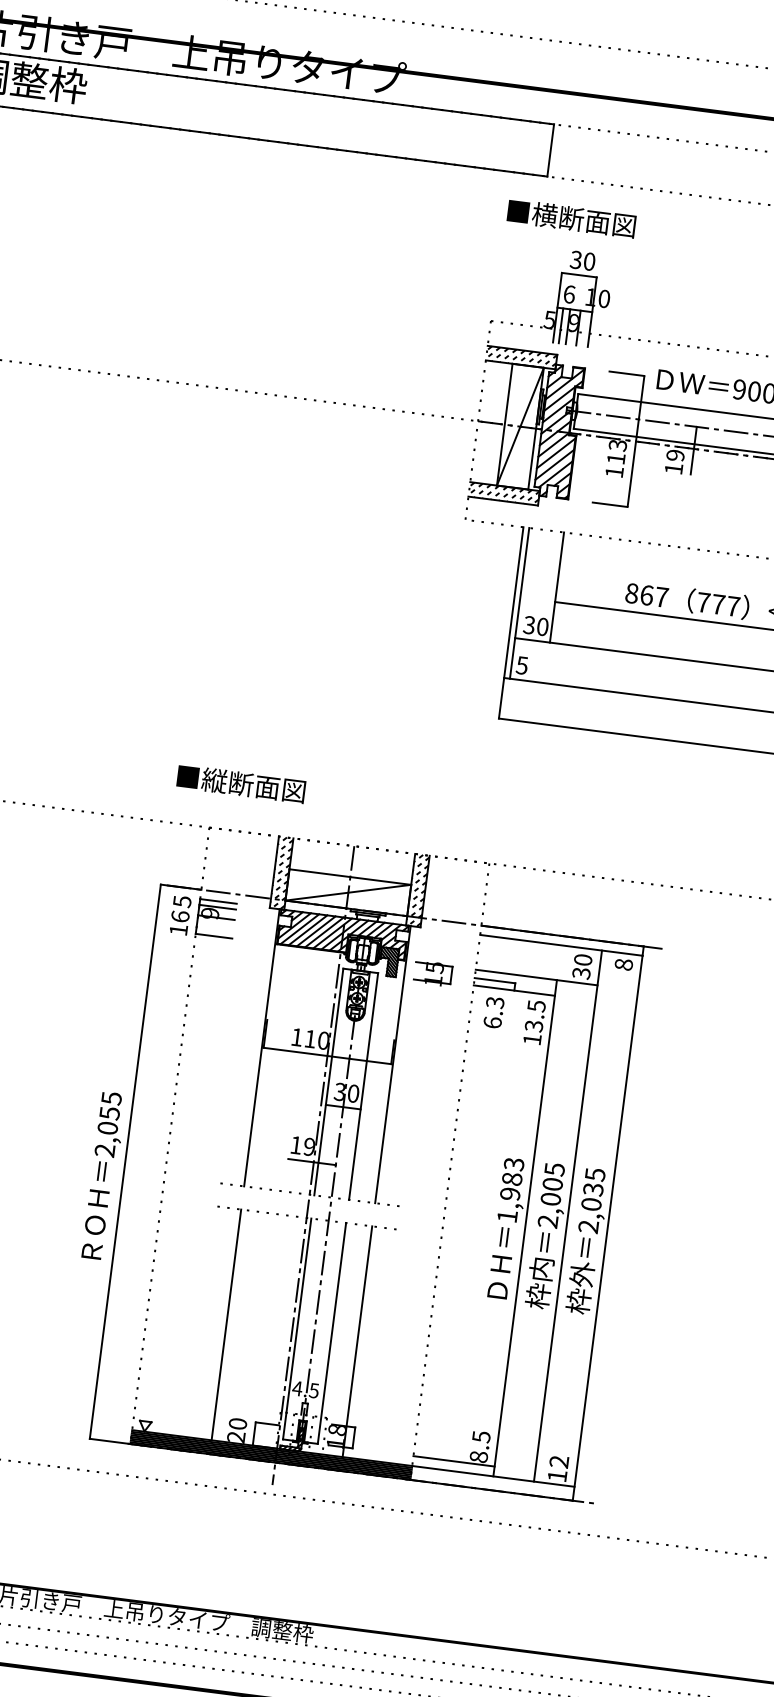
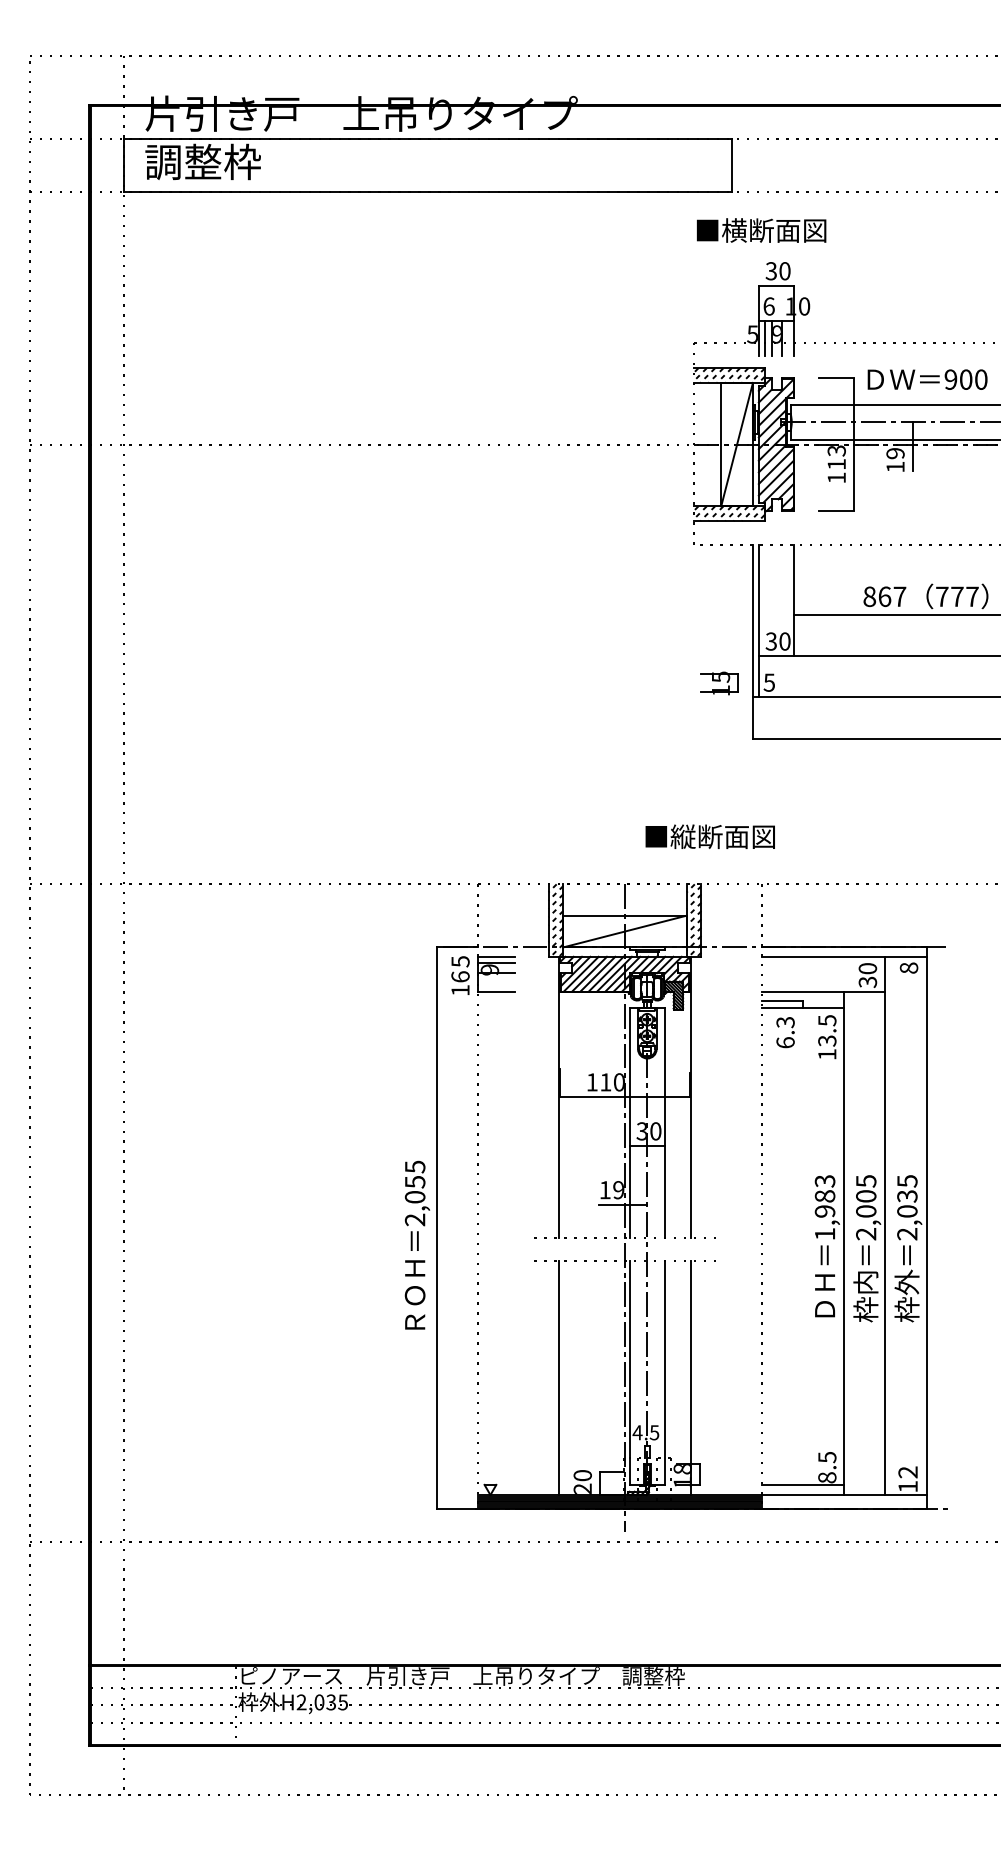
text: (240, 783) -> (709, 836), moved
part: (432, 973) -> (719, 683), moved

